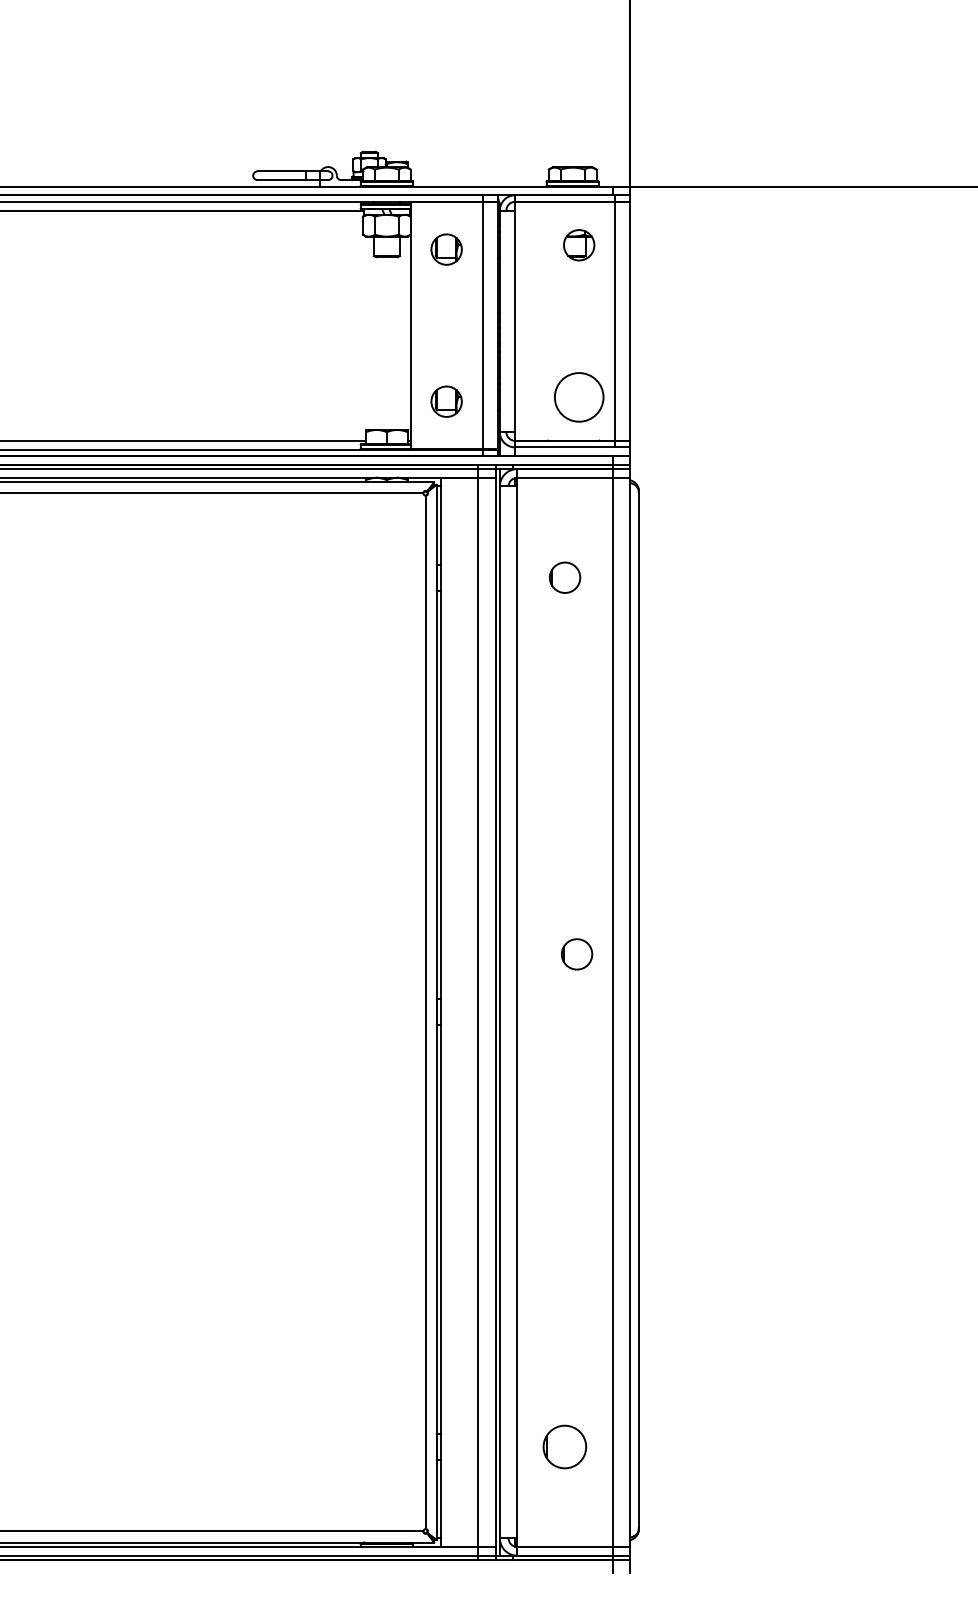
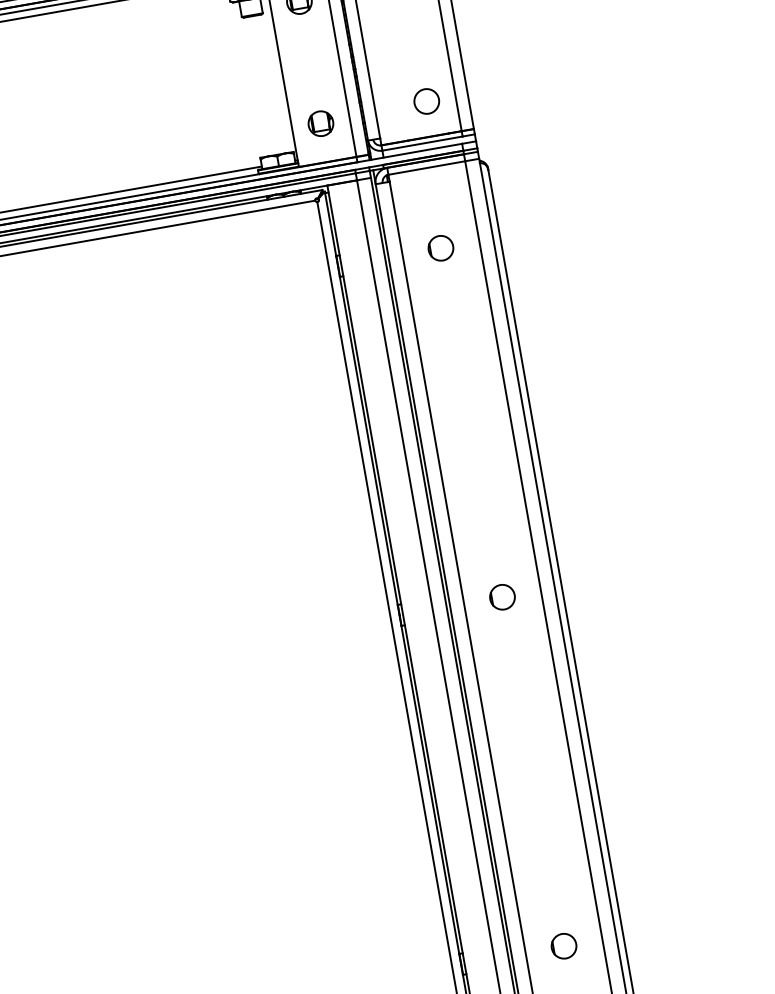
circle: (578, 397) -> (426, 101), size x0.62
circle: (577, 954) -> (502, 597), moved
part: (565, 1446) -> (564, 945), size x0.71

